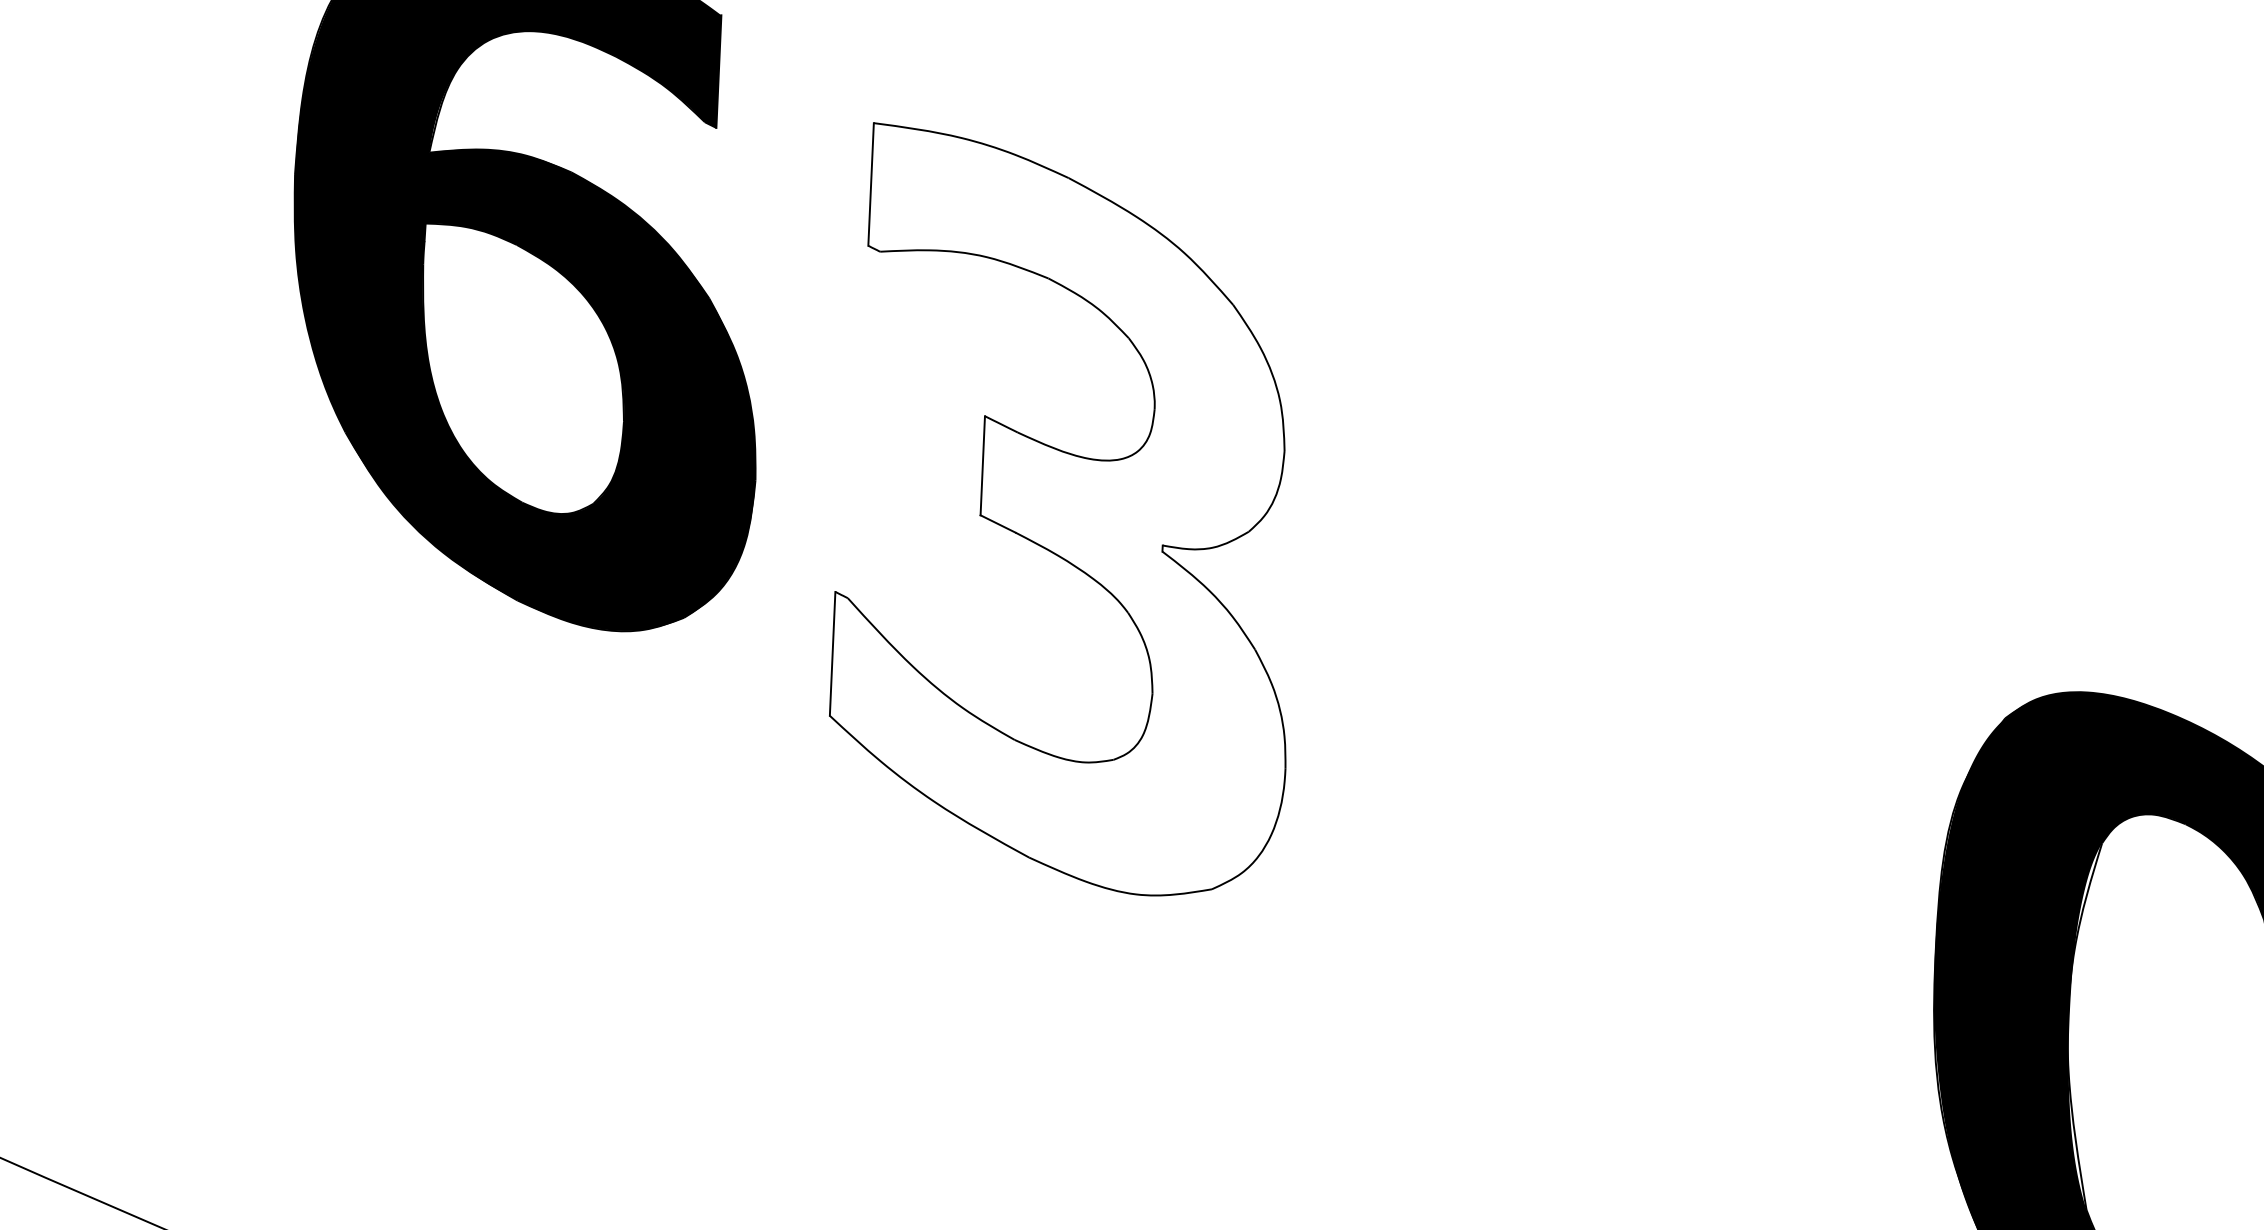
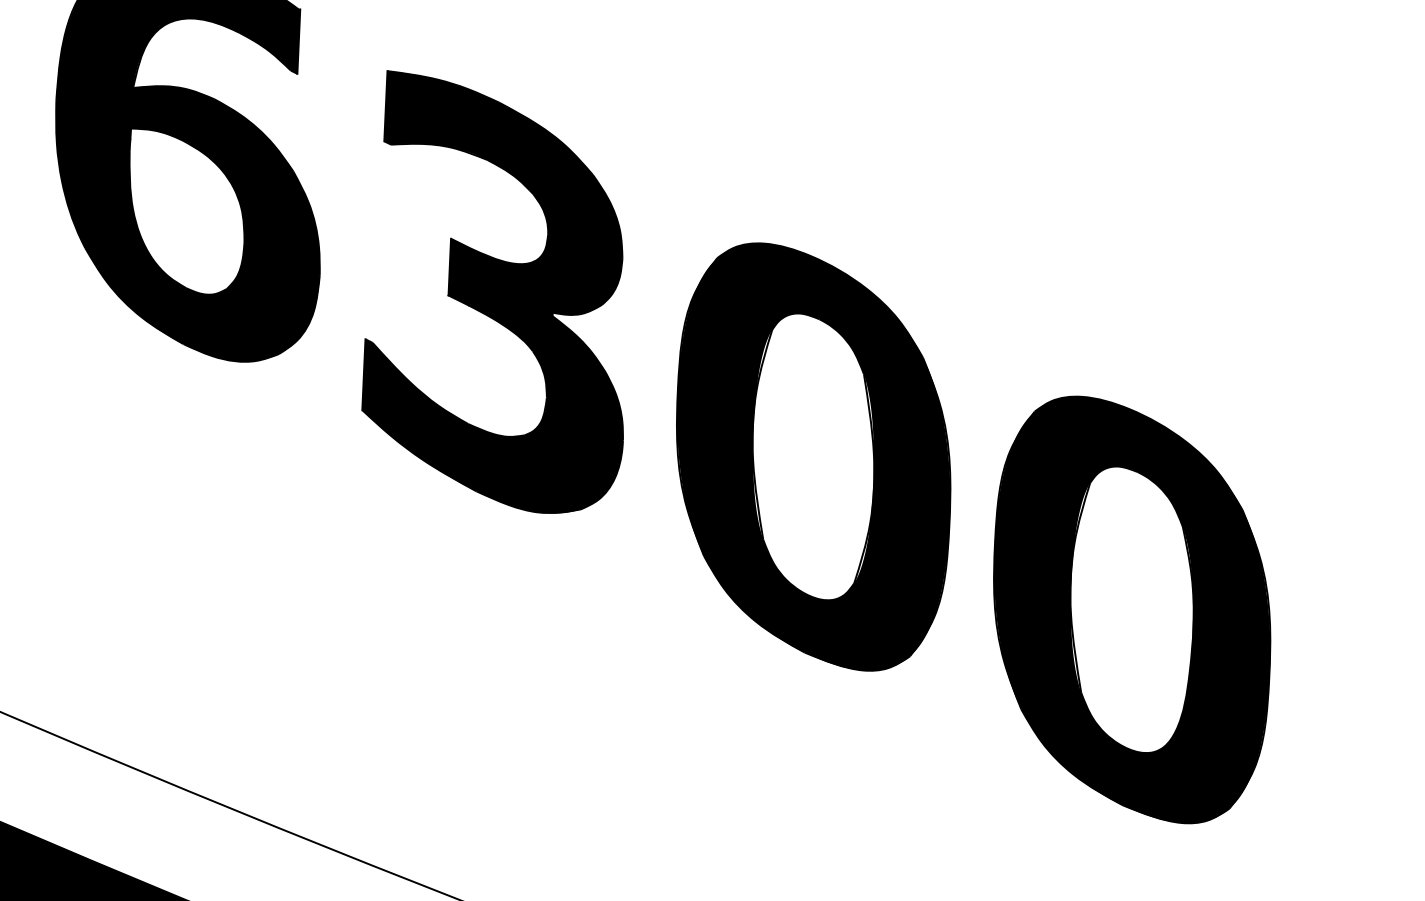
fill: (1057, 510) -> (492, 292), added
part: (1618, 796) -> (813, 456), added

